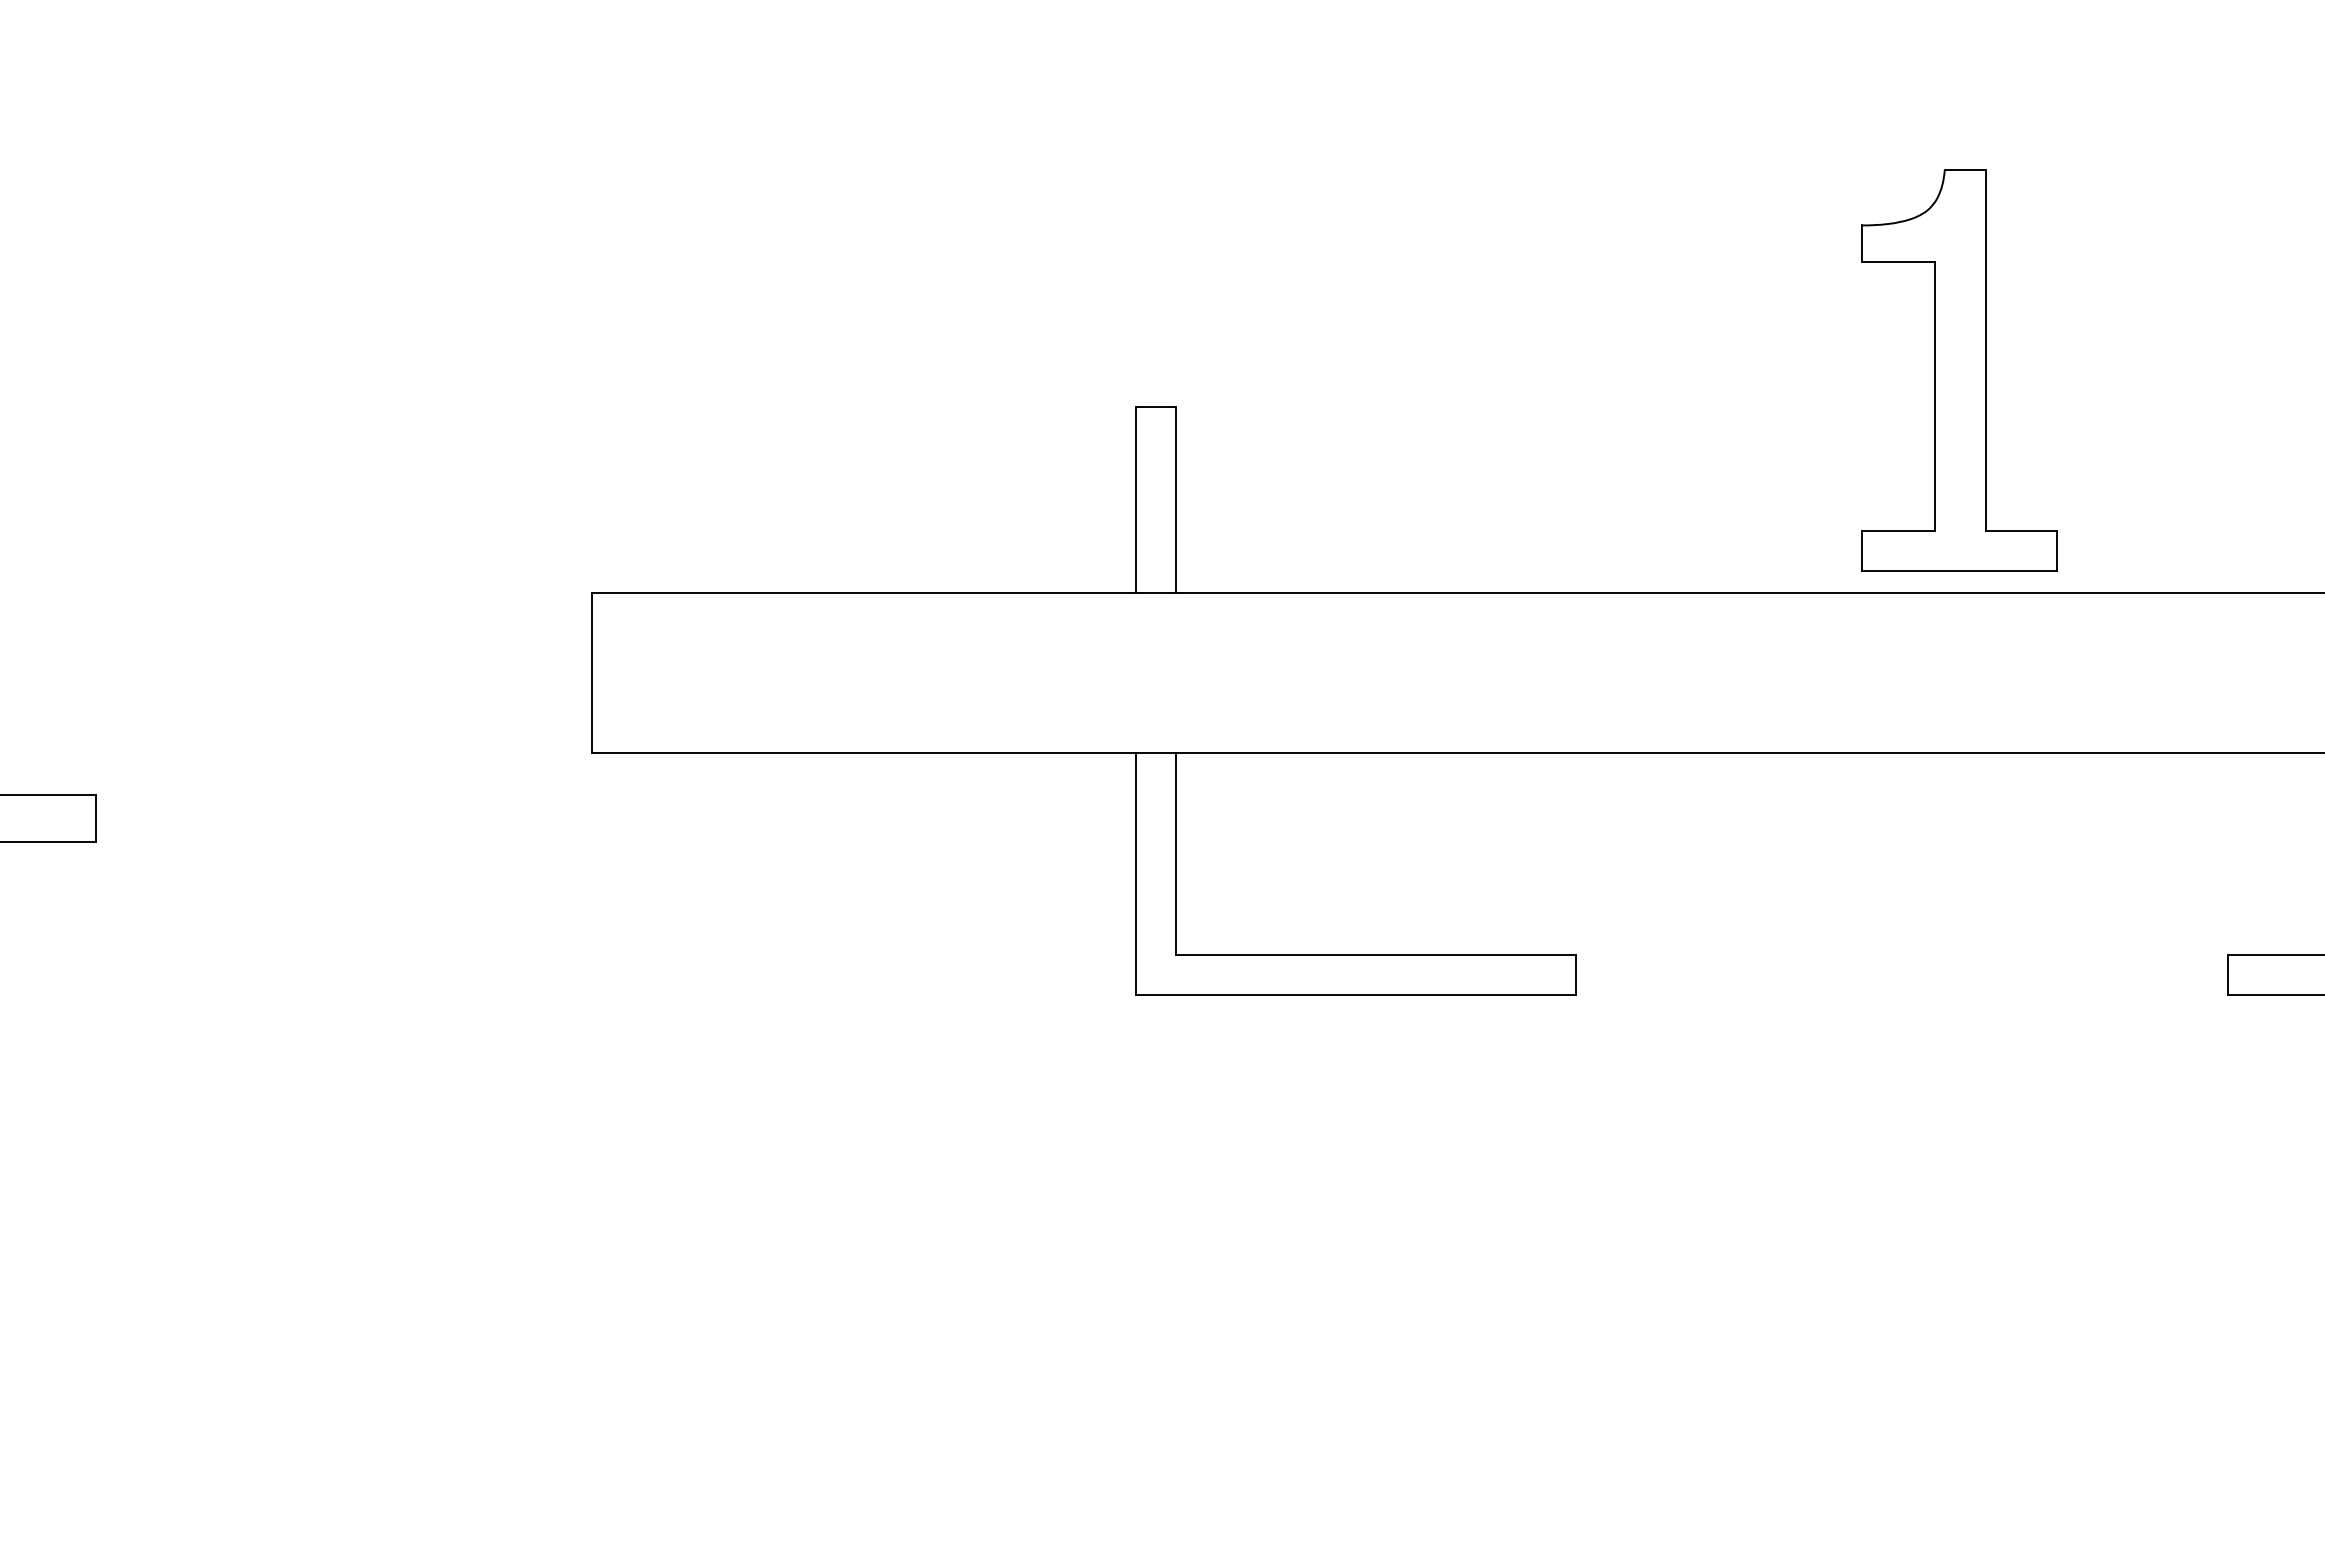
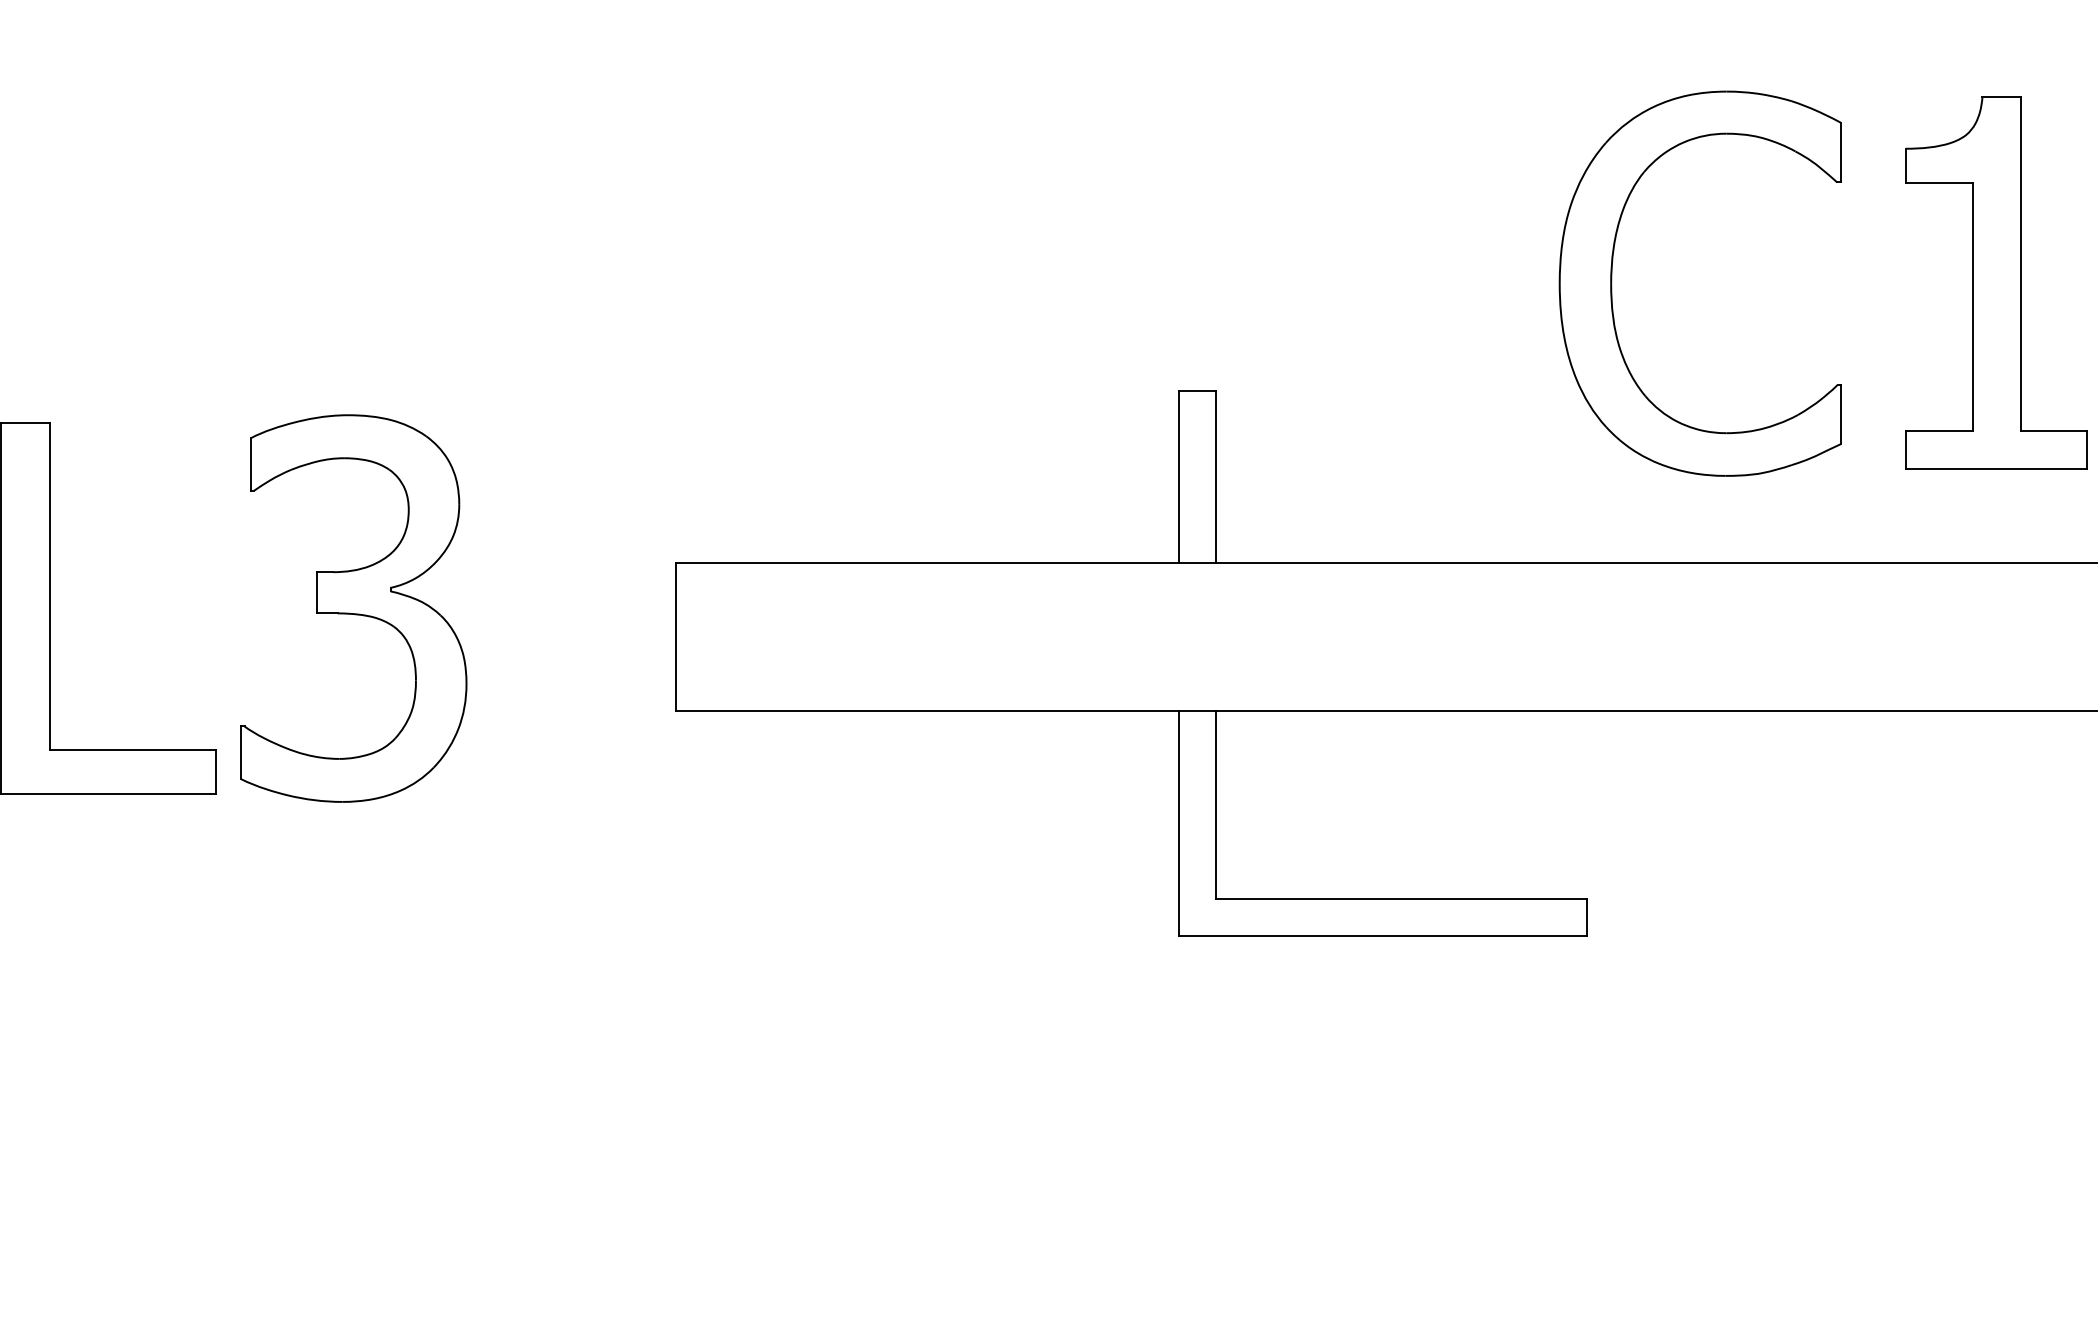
part: (1603, 280) -> (1612, 273), added
part: (1959, 370) -> (1996, 283), moved
part: (244, 641) -> (353, 608), added

